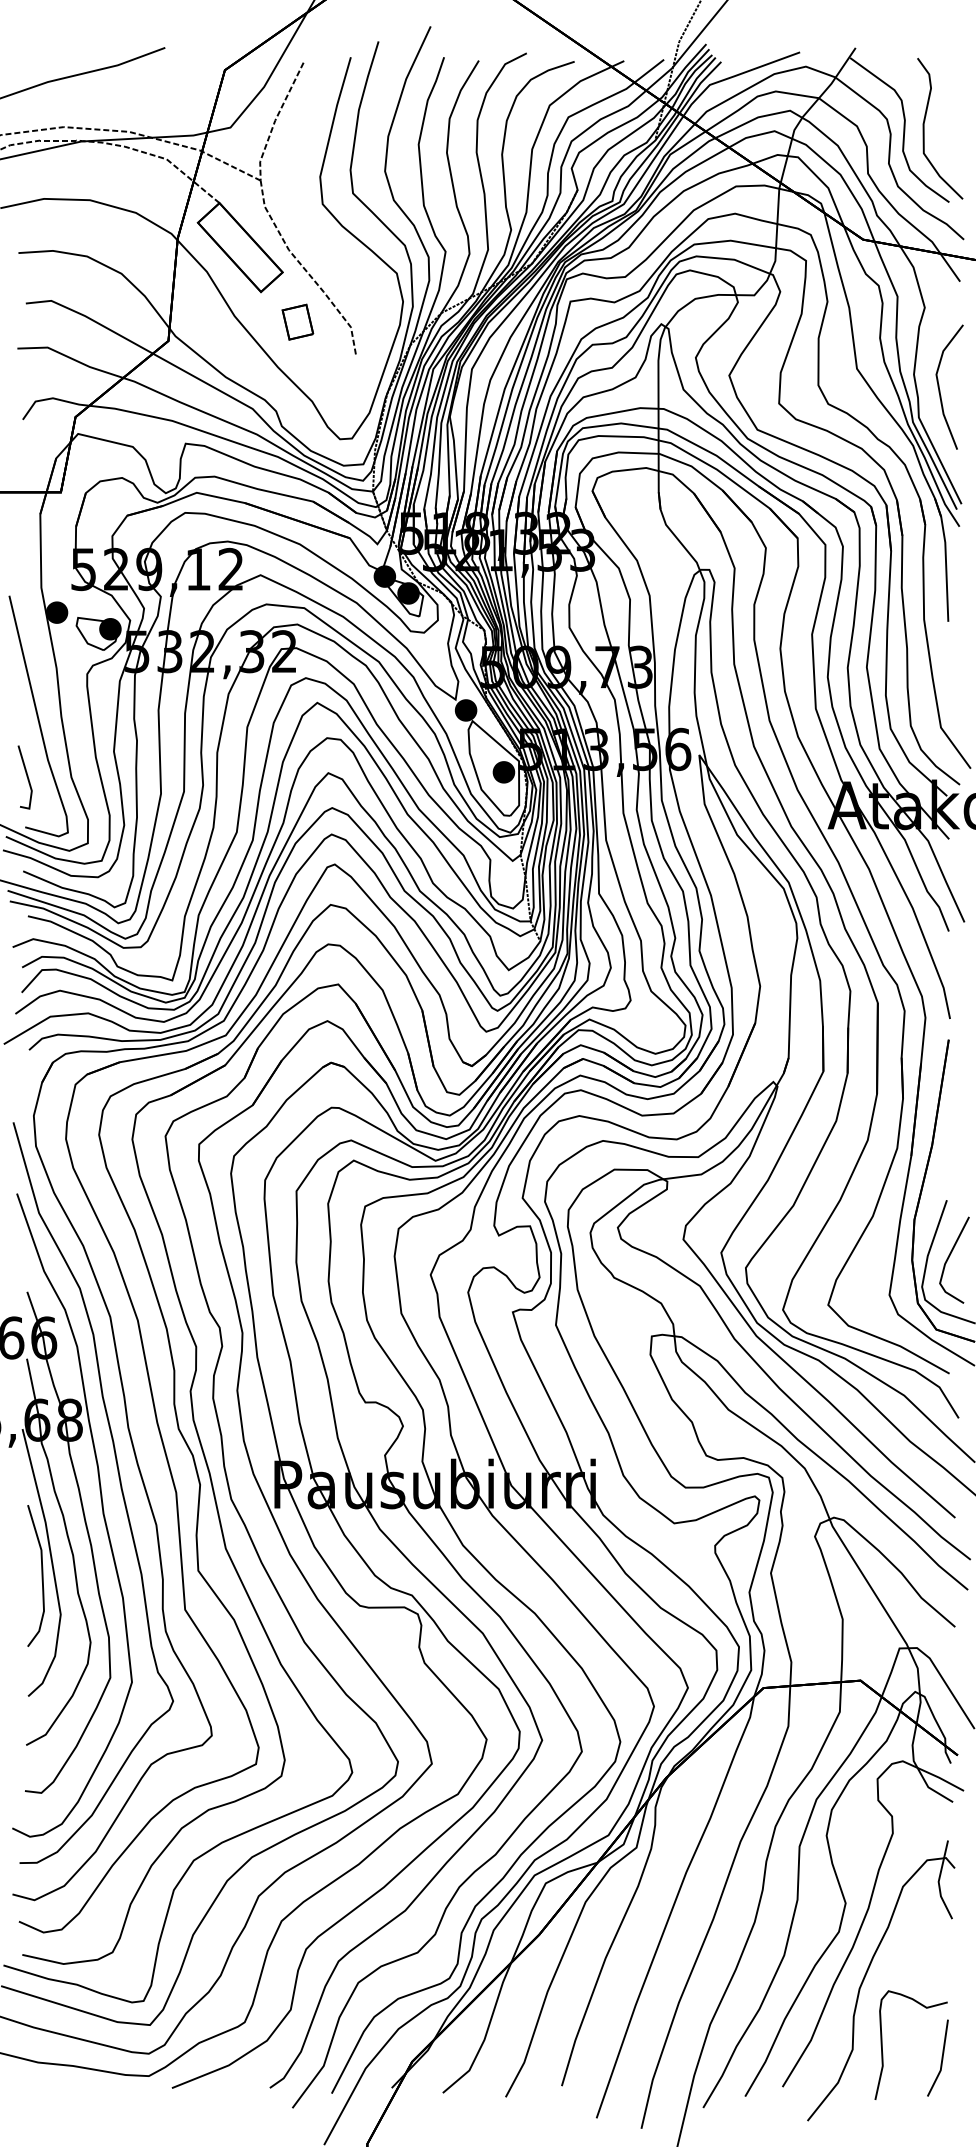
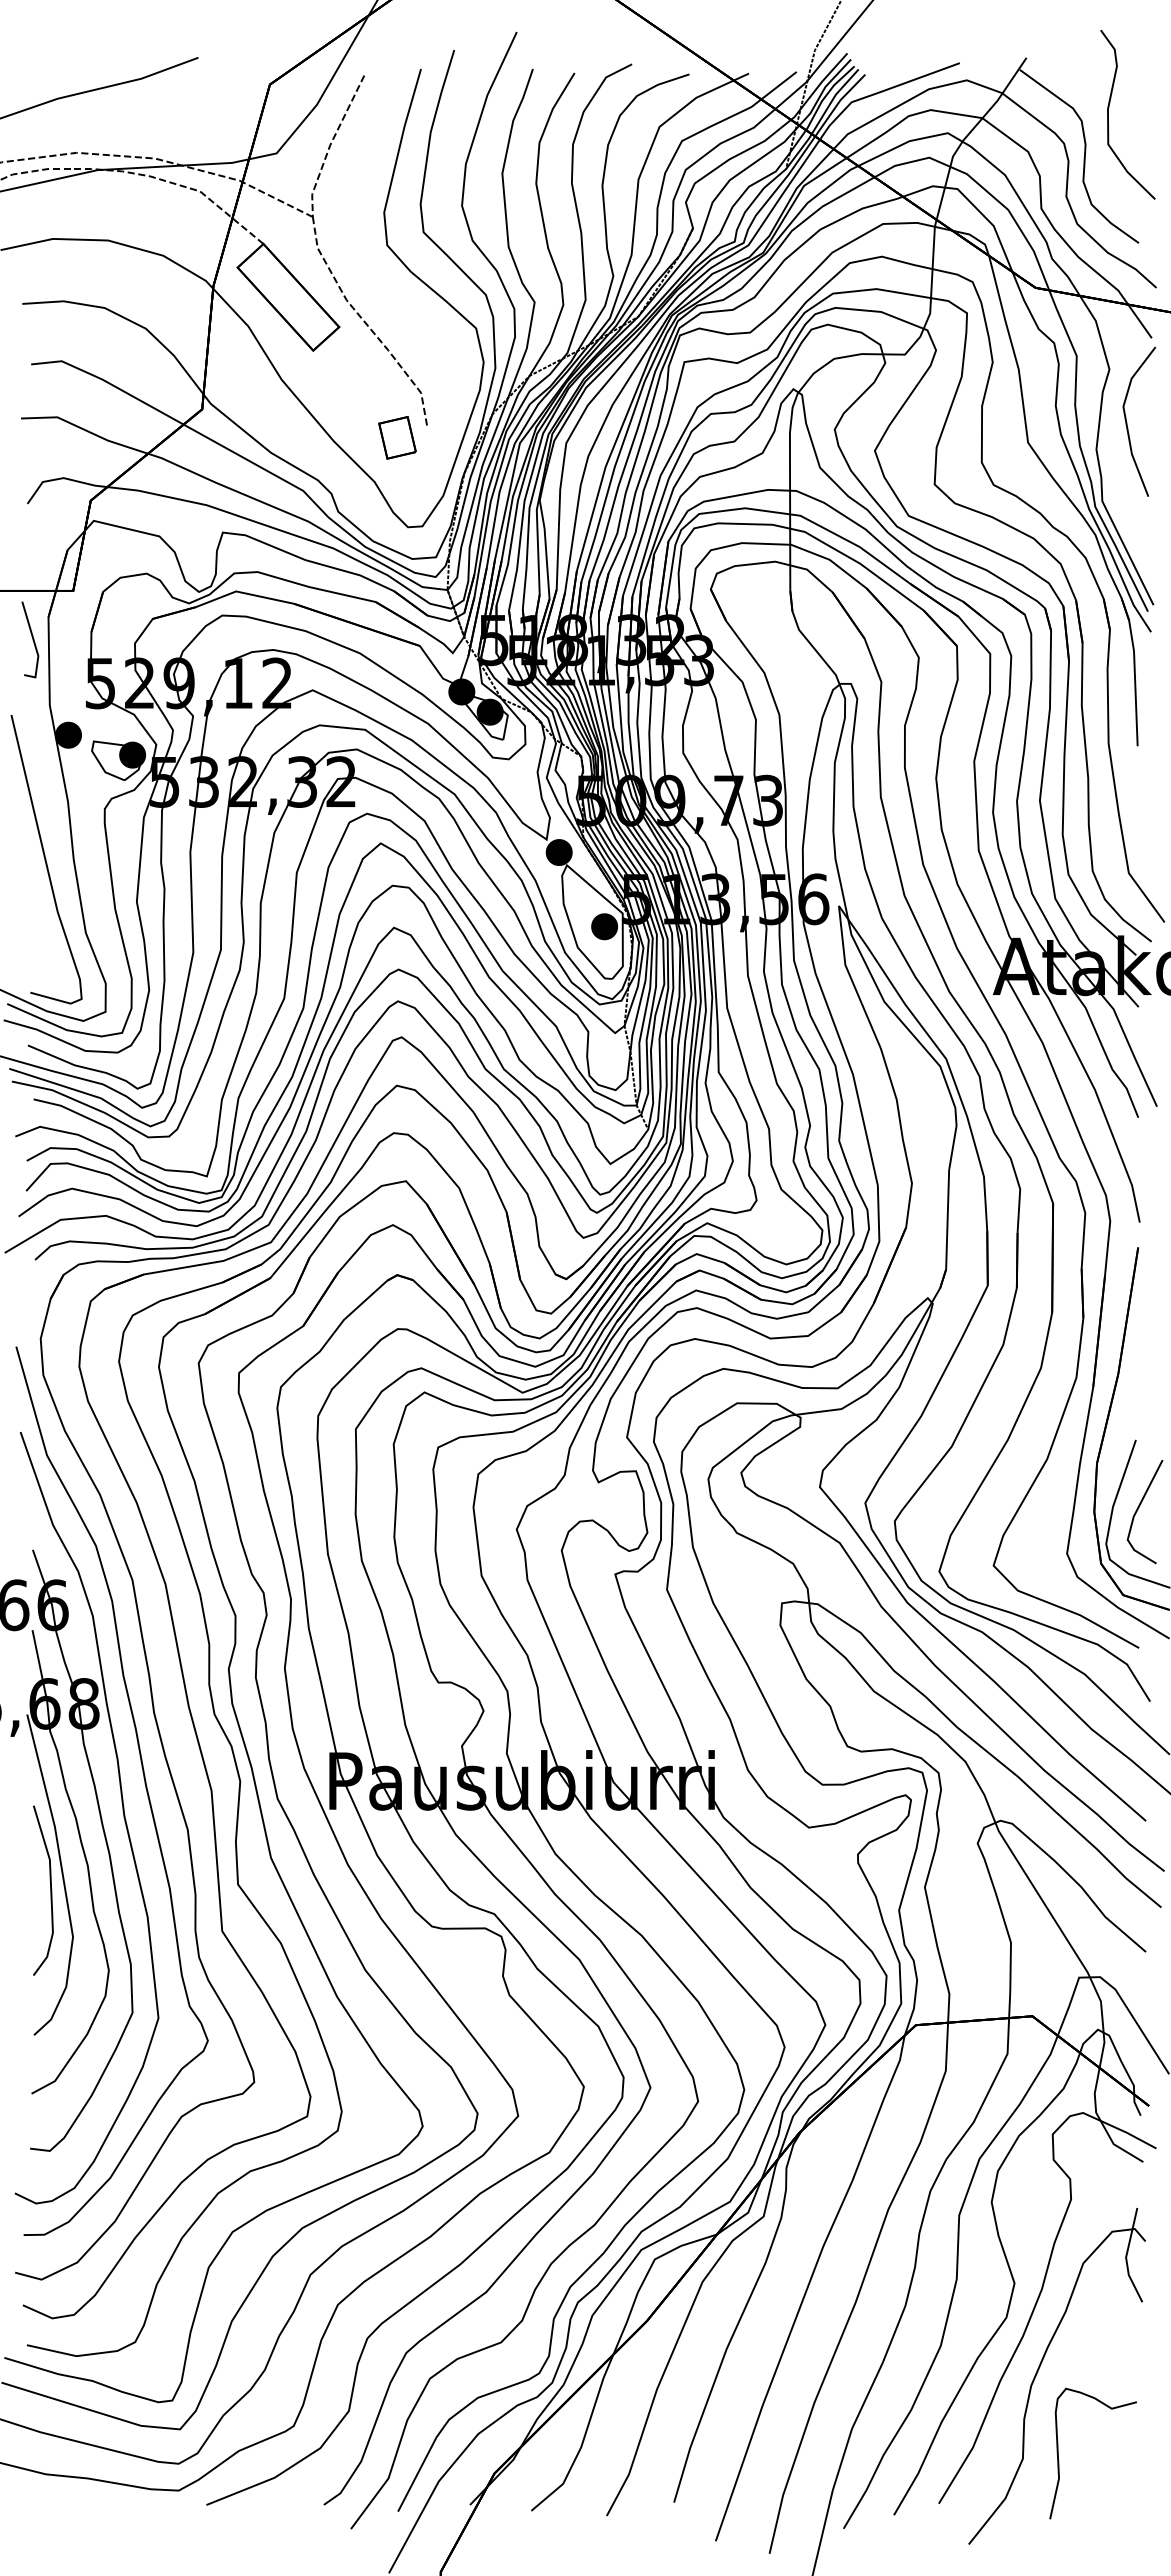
curve: (924, 123) -> (1109, 108), moved
part: (297, 321) -> (397, 437), moved
line: (939, 387) -> (1127, 422), moved
line: (26, 777) -> (32, 639), moved
line: (941, 2057) -> (1129, 2468), removed

